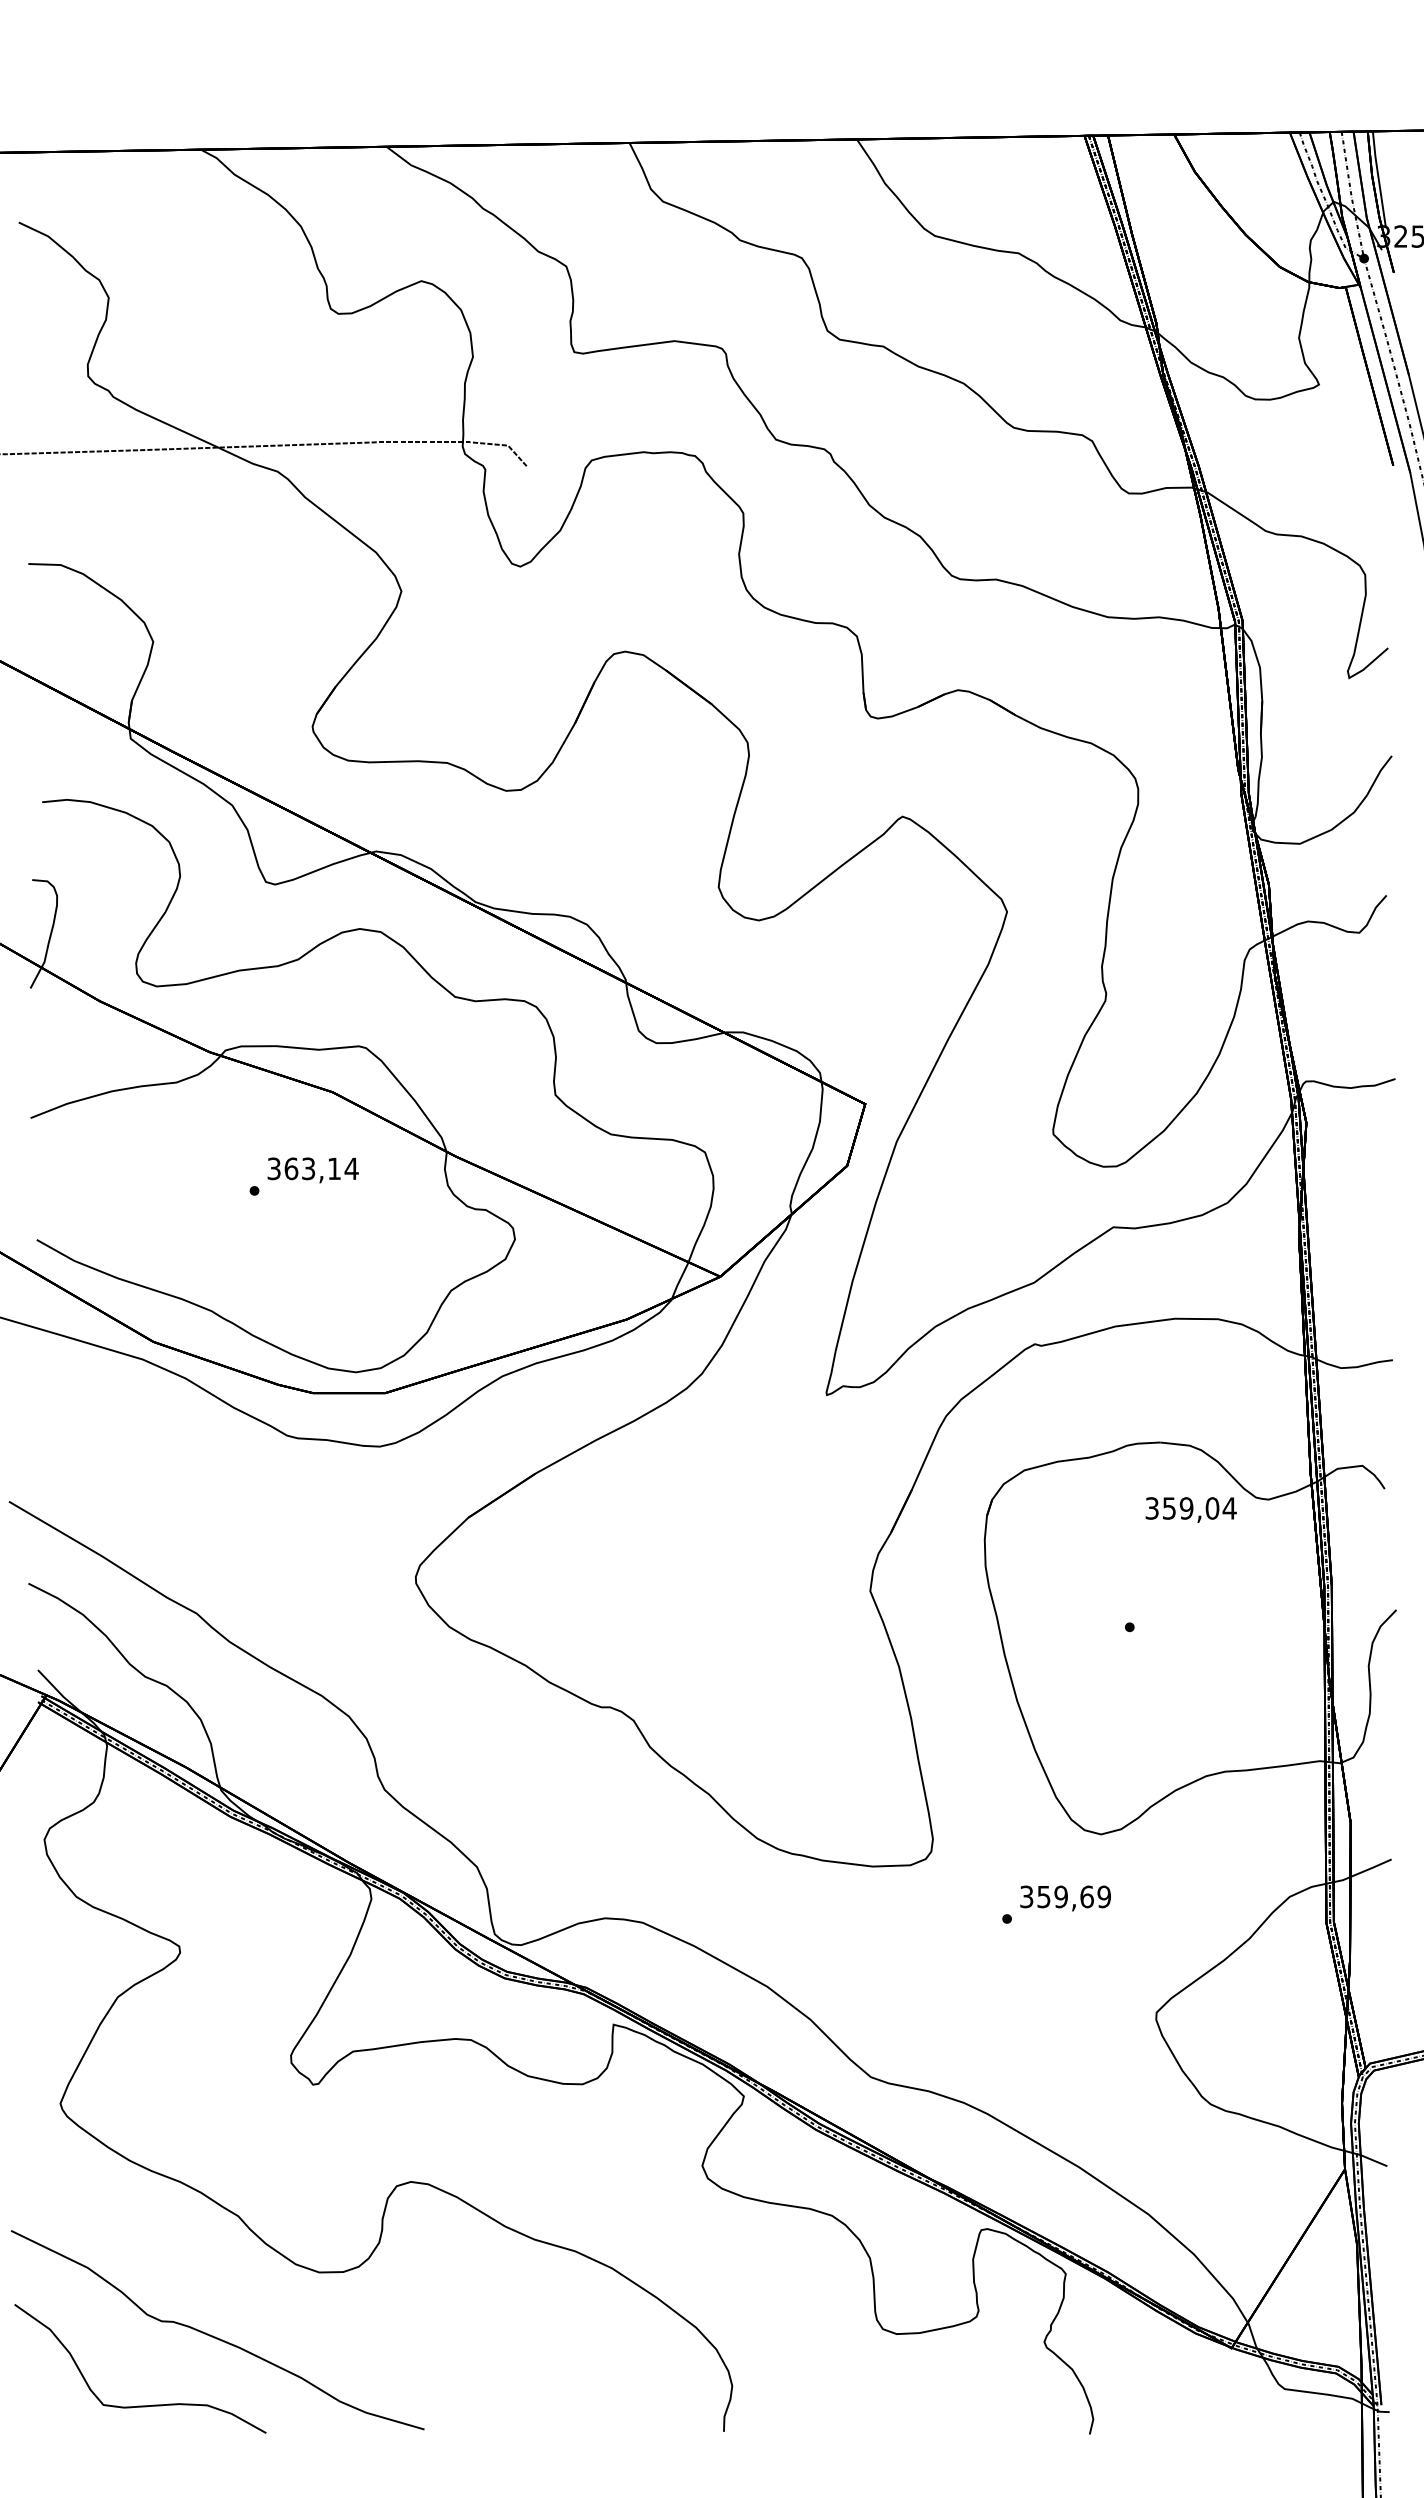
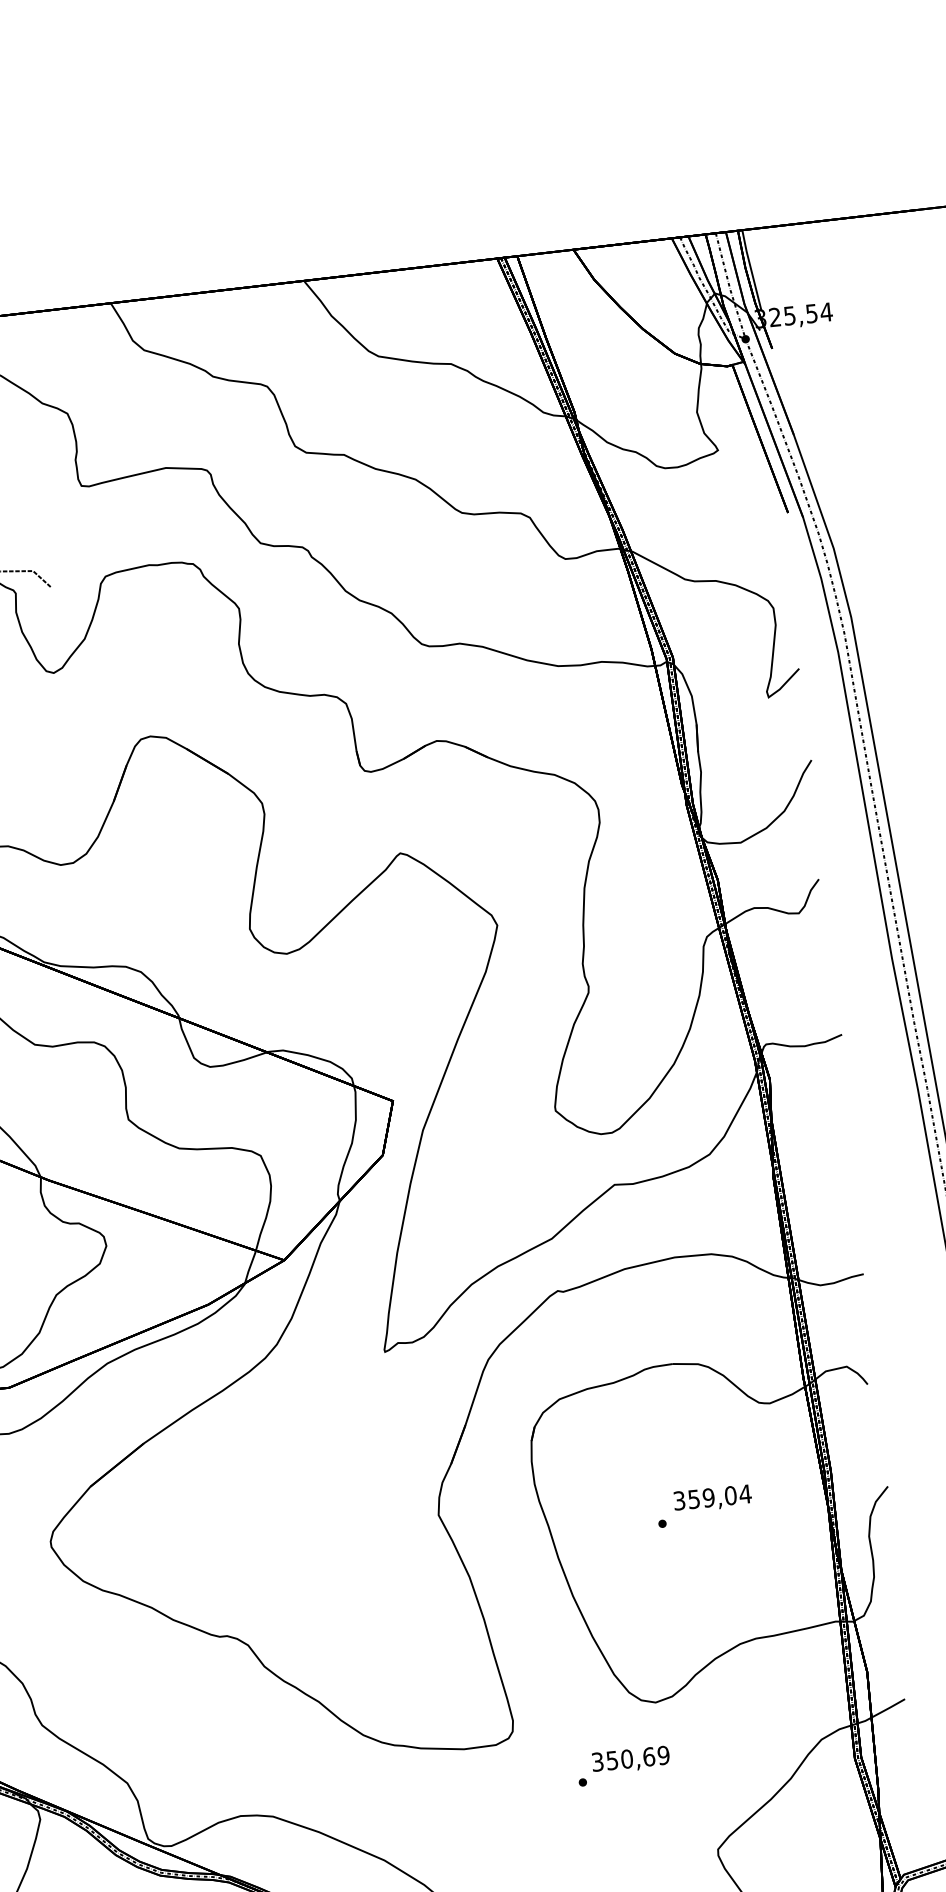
text: (1190, 1509) -> (712, 1498), moved
text: (1061, 1896) -> (627, 1758), 359,69 -> 350,69

